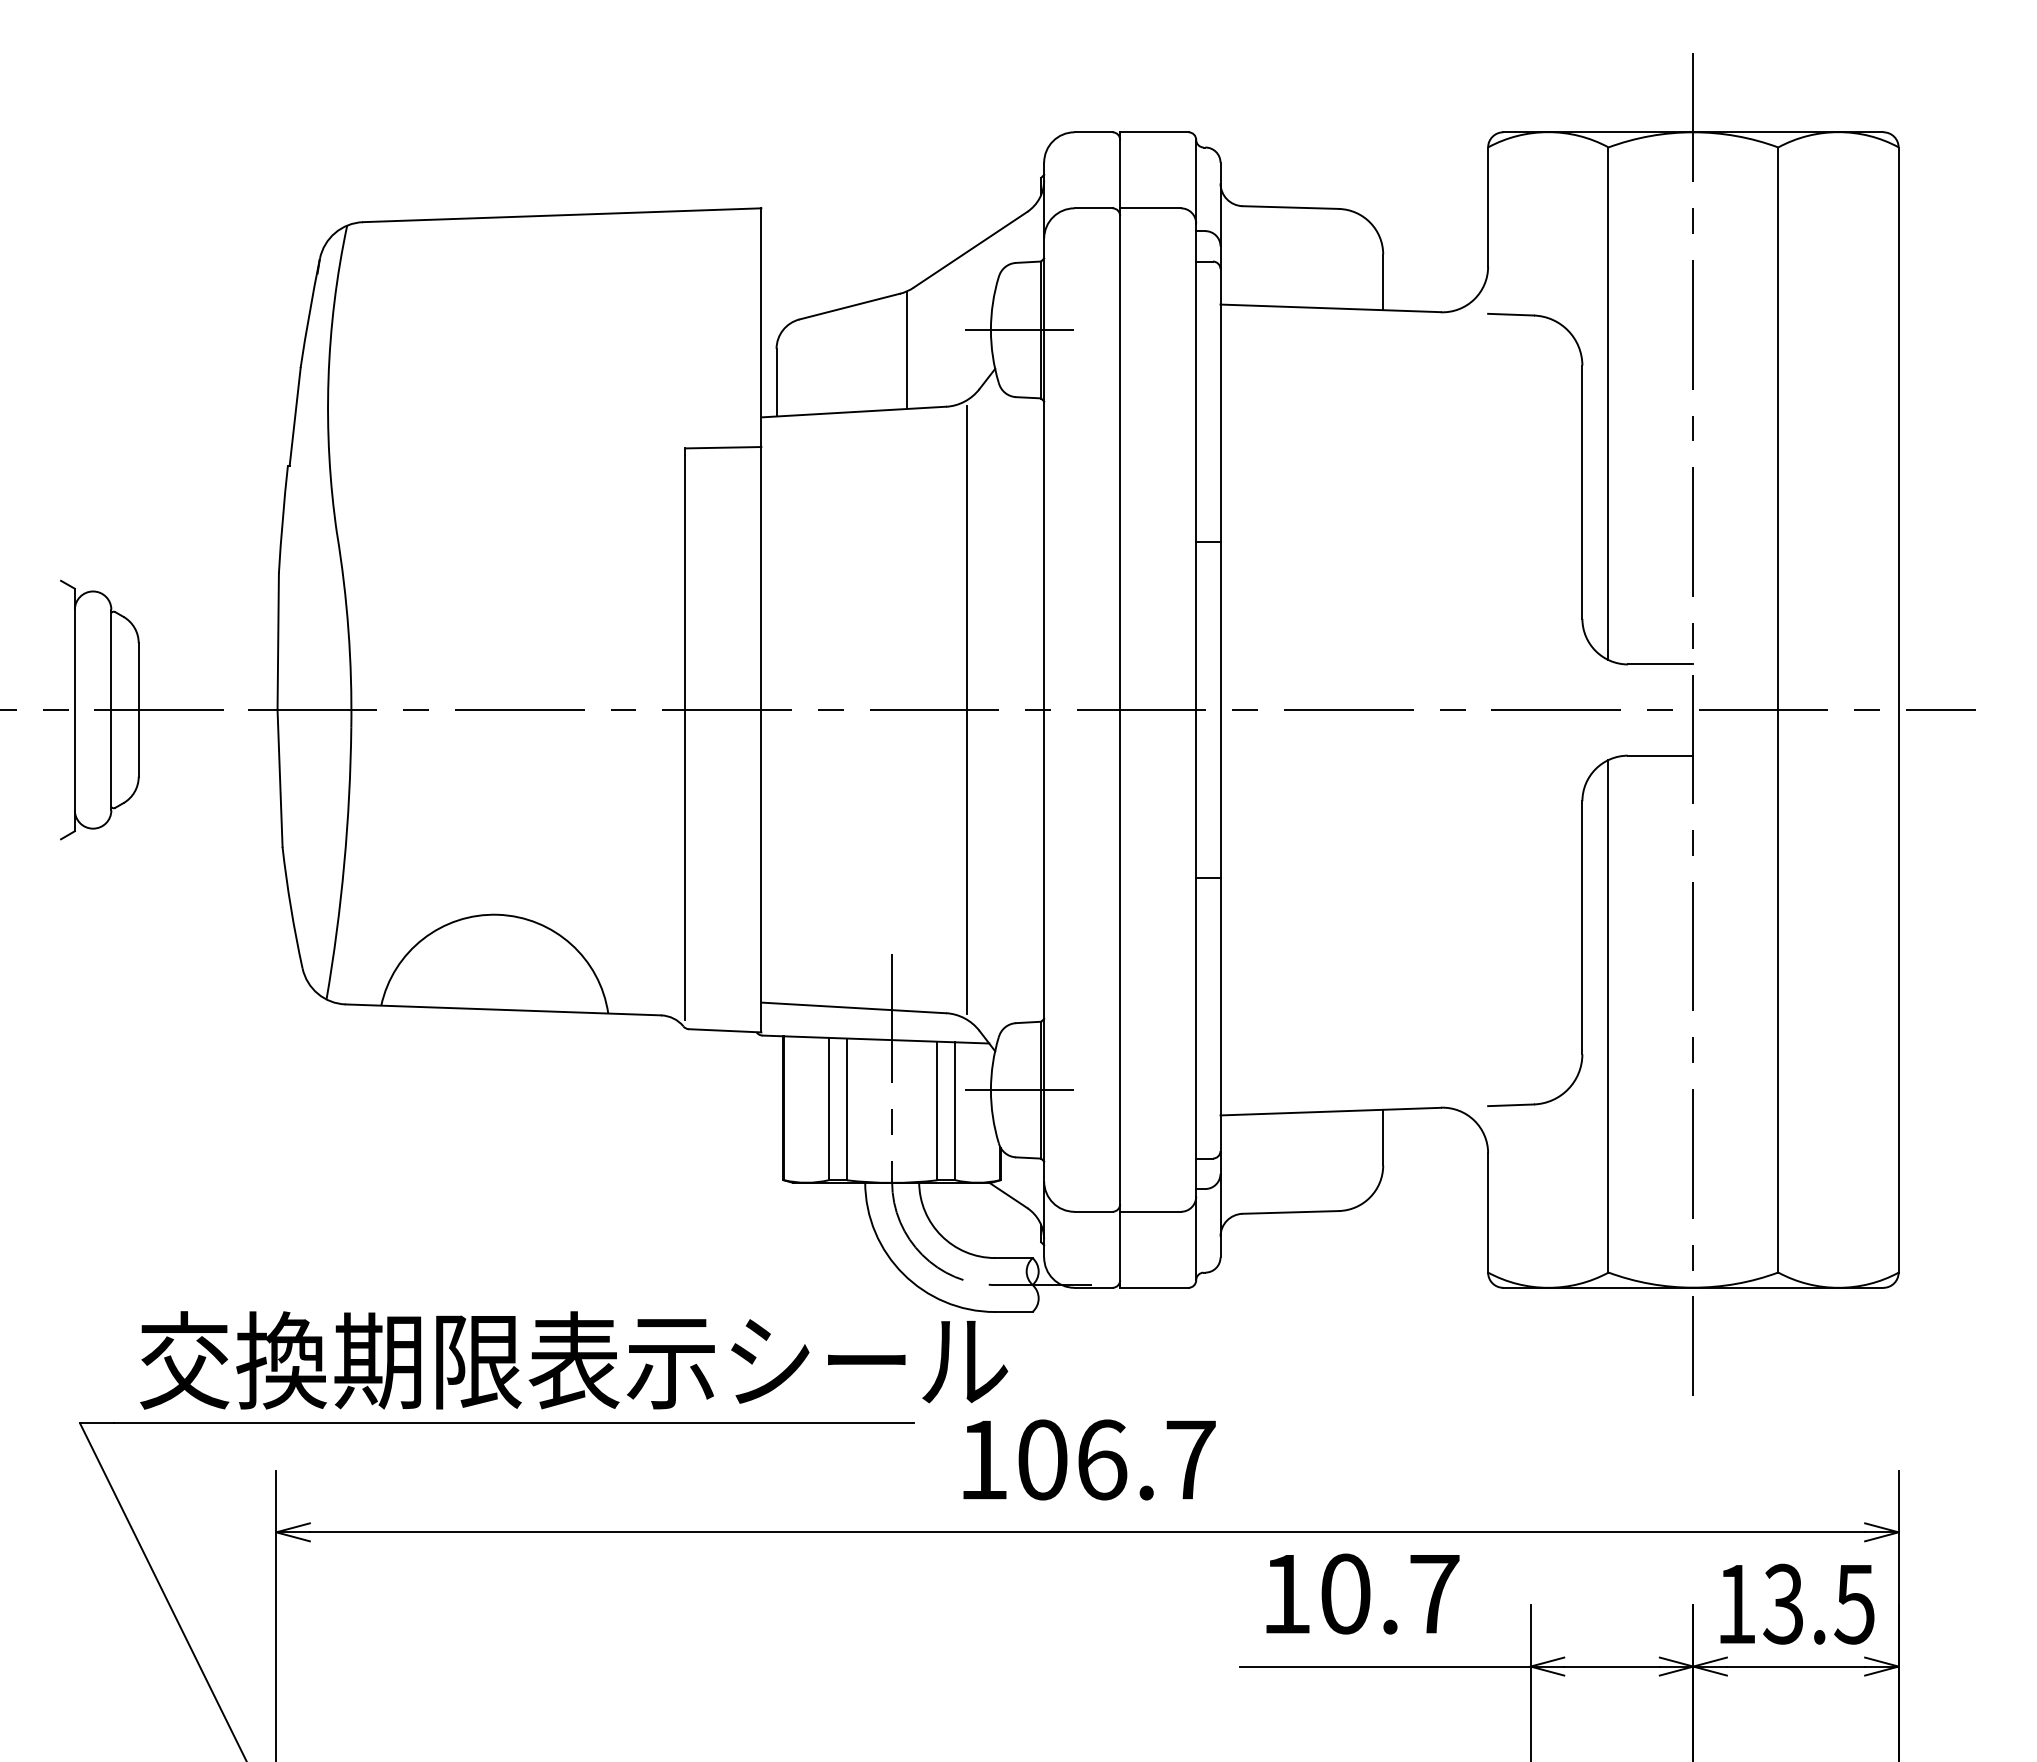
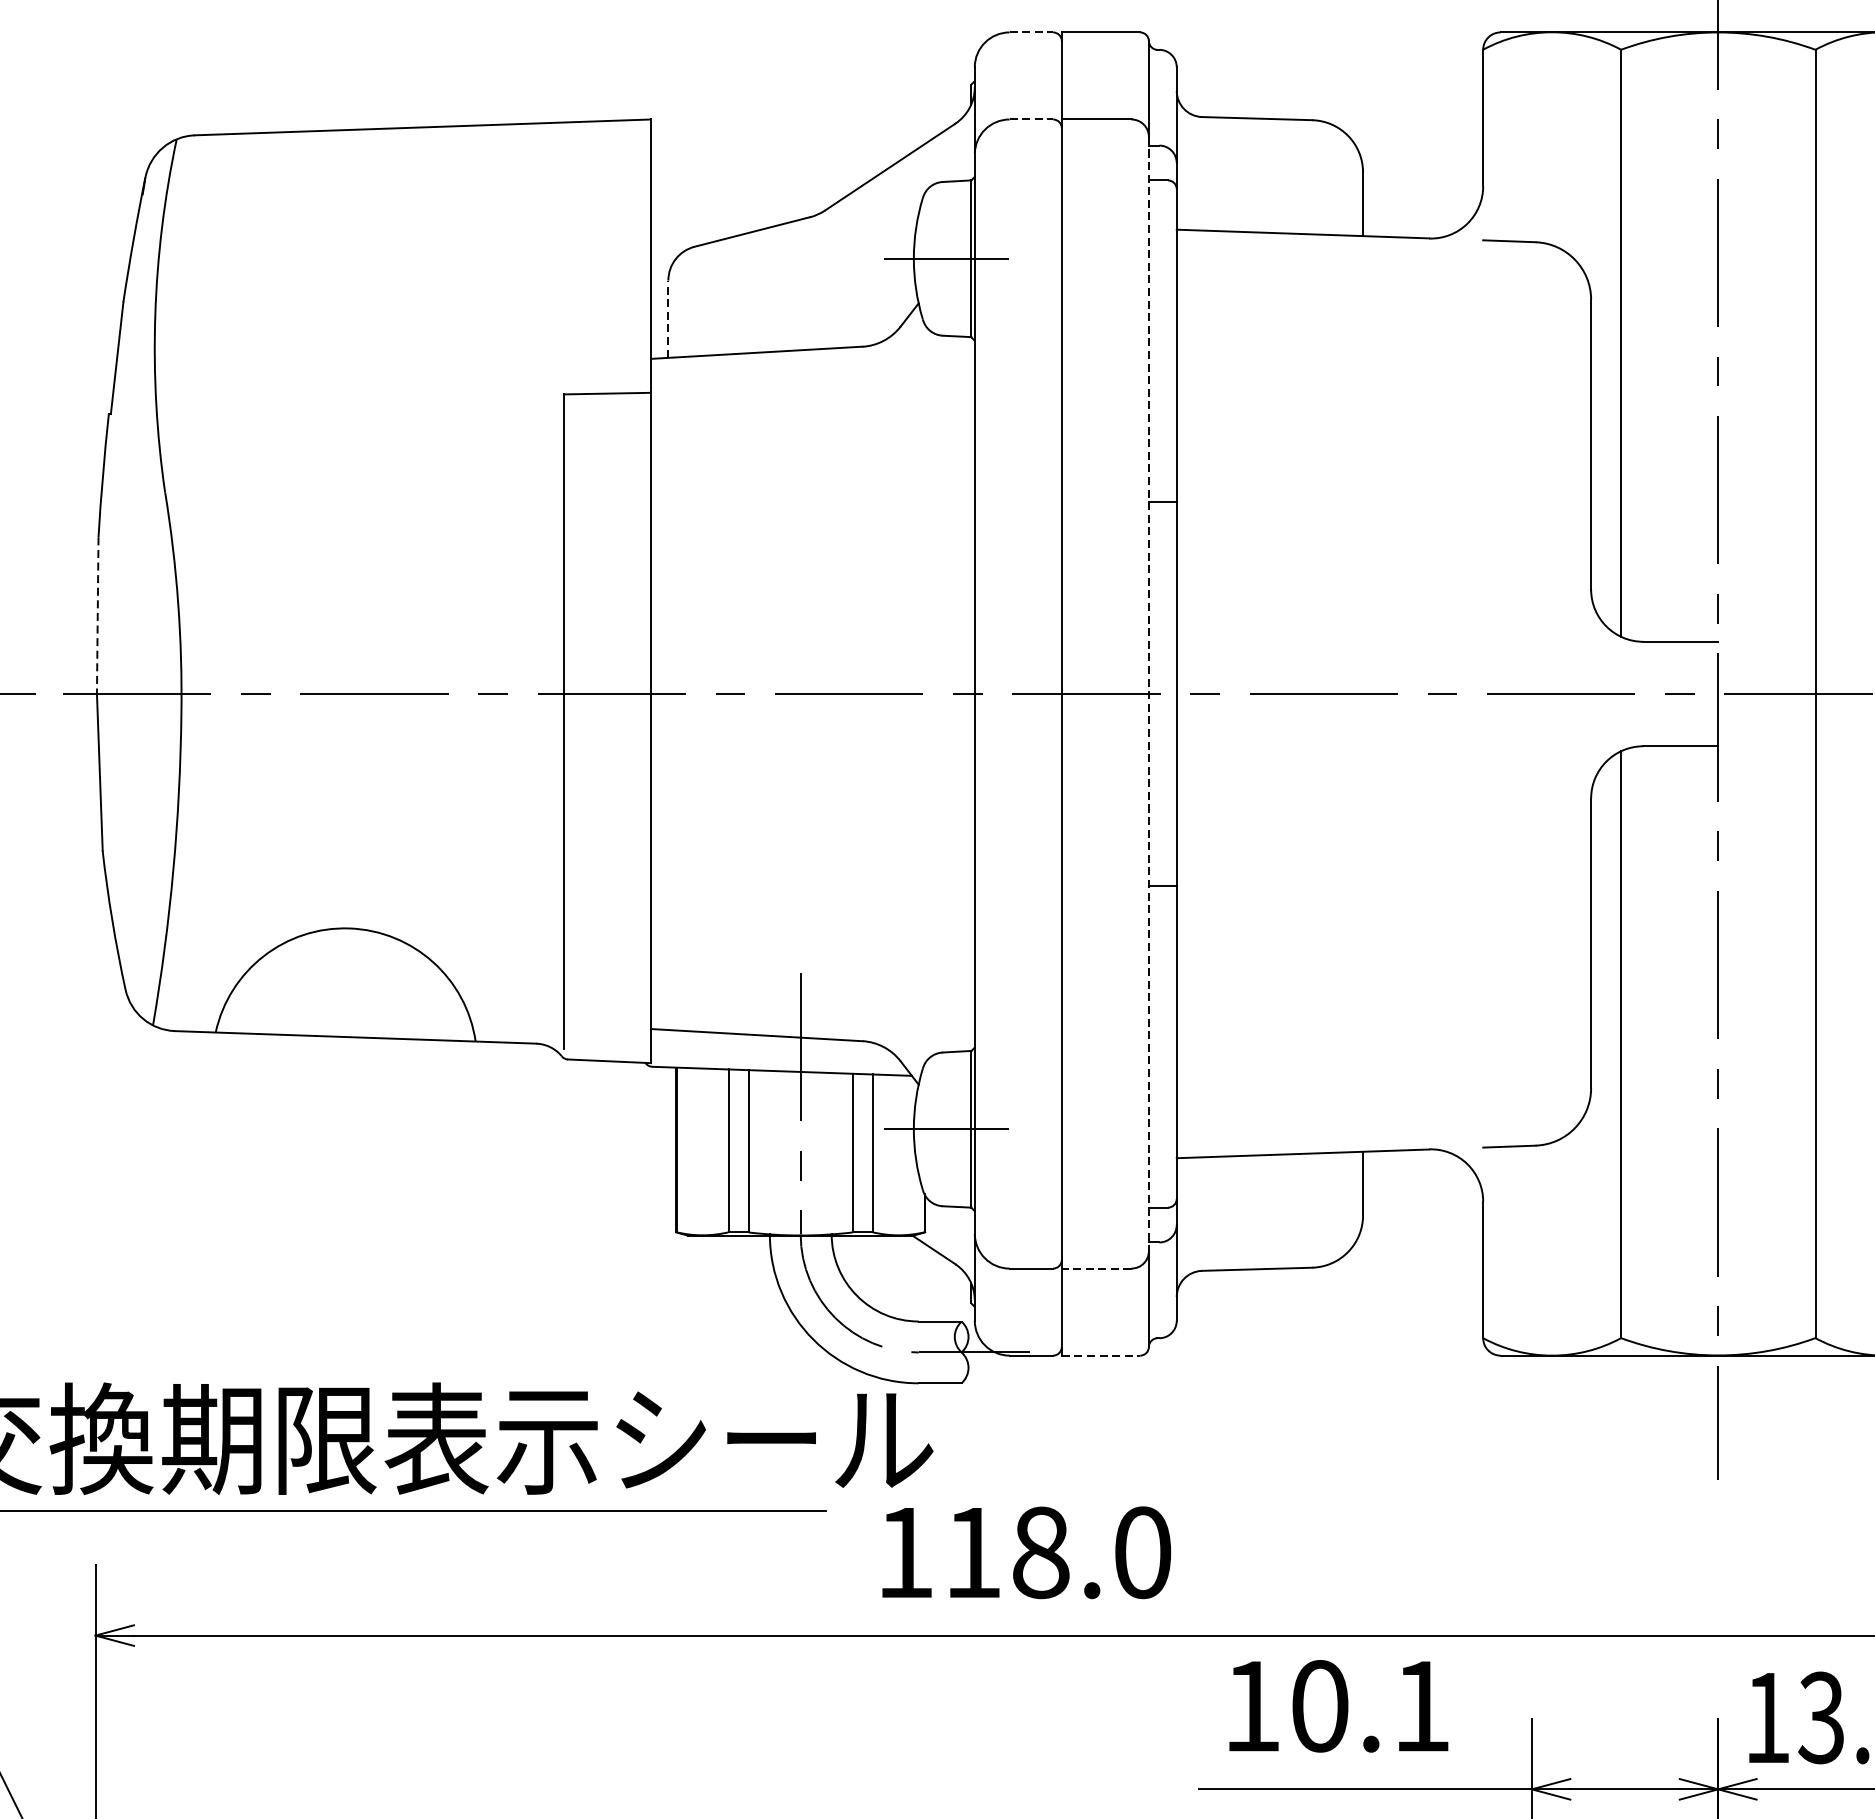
line: (1094, 132) -> (1032, 32), solid -> dashed
line: (1094, 208) -> (1032, 119), solid -> dashed
line: (907, 348) -> (818, 280), removed
line: (776, 382) -> (668, 318), solid -> dashed
line: (278, 642) -> (98, 616), solid -> dashed
line: (966, 709) -> (885, 693), removed
line: (1196, 710) -> (1149, 694), solid -> dashed
line: (1150, 1211) -> (1096, 1268), solid -> dashed
line: (1154, 1287) -> (1101, 1355), solid -> dashed
text: (1116, 1459) -> (1057, 1552), 106.7 -> 118.0
text: (1434, 1594) -> (1421, 1706), 10.7 -> 10.1

